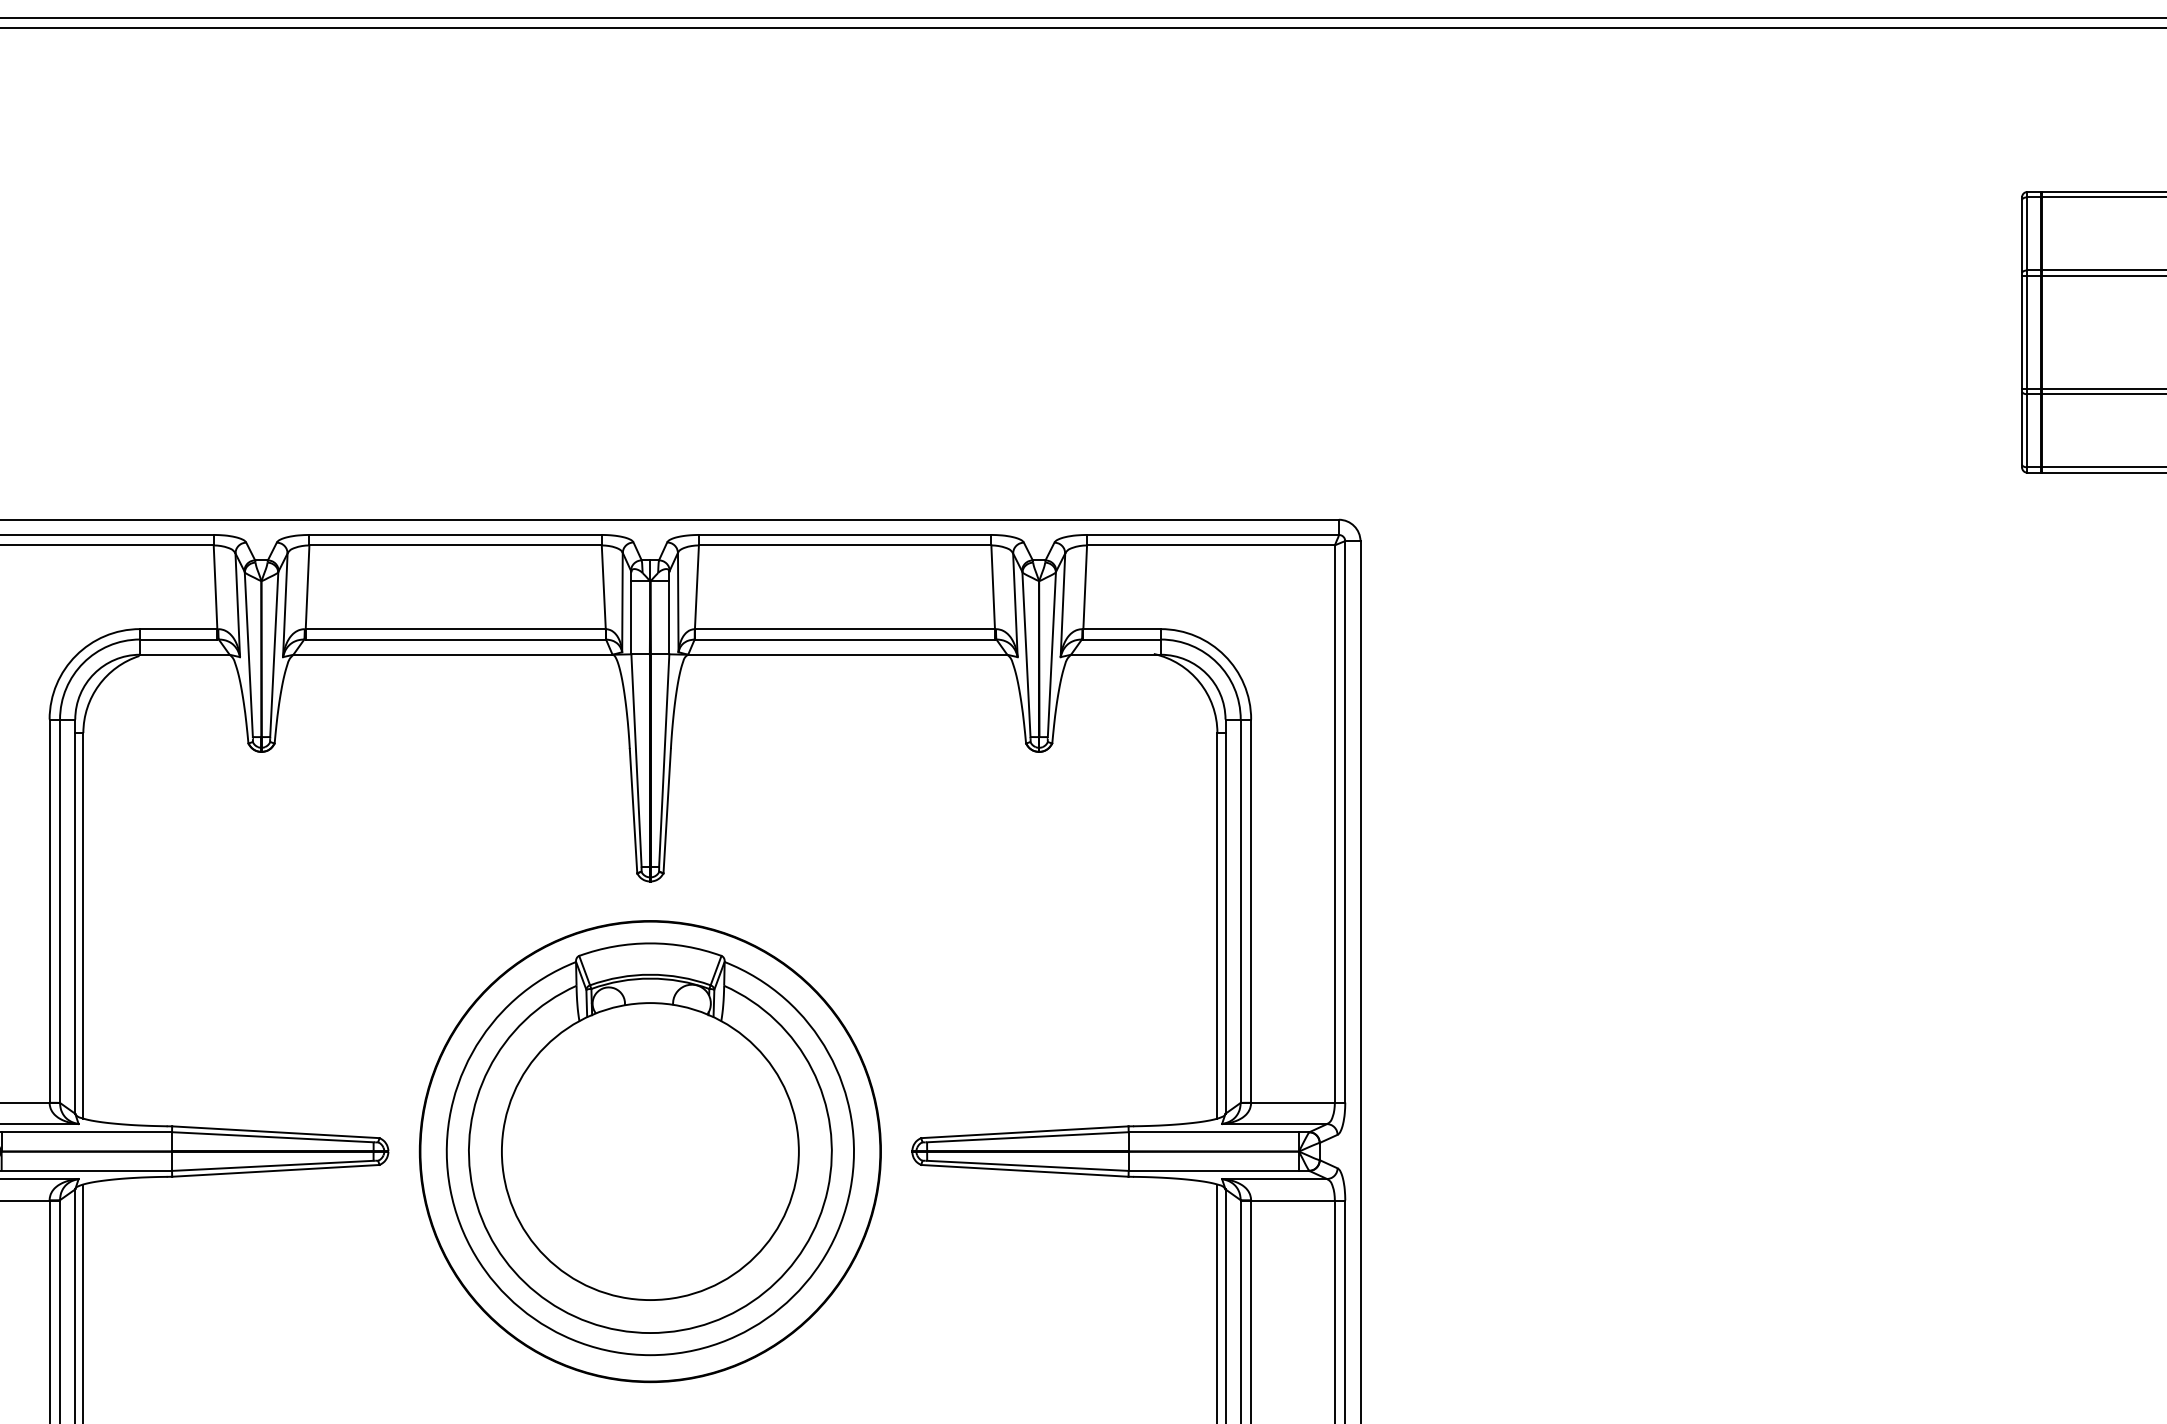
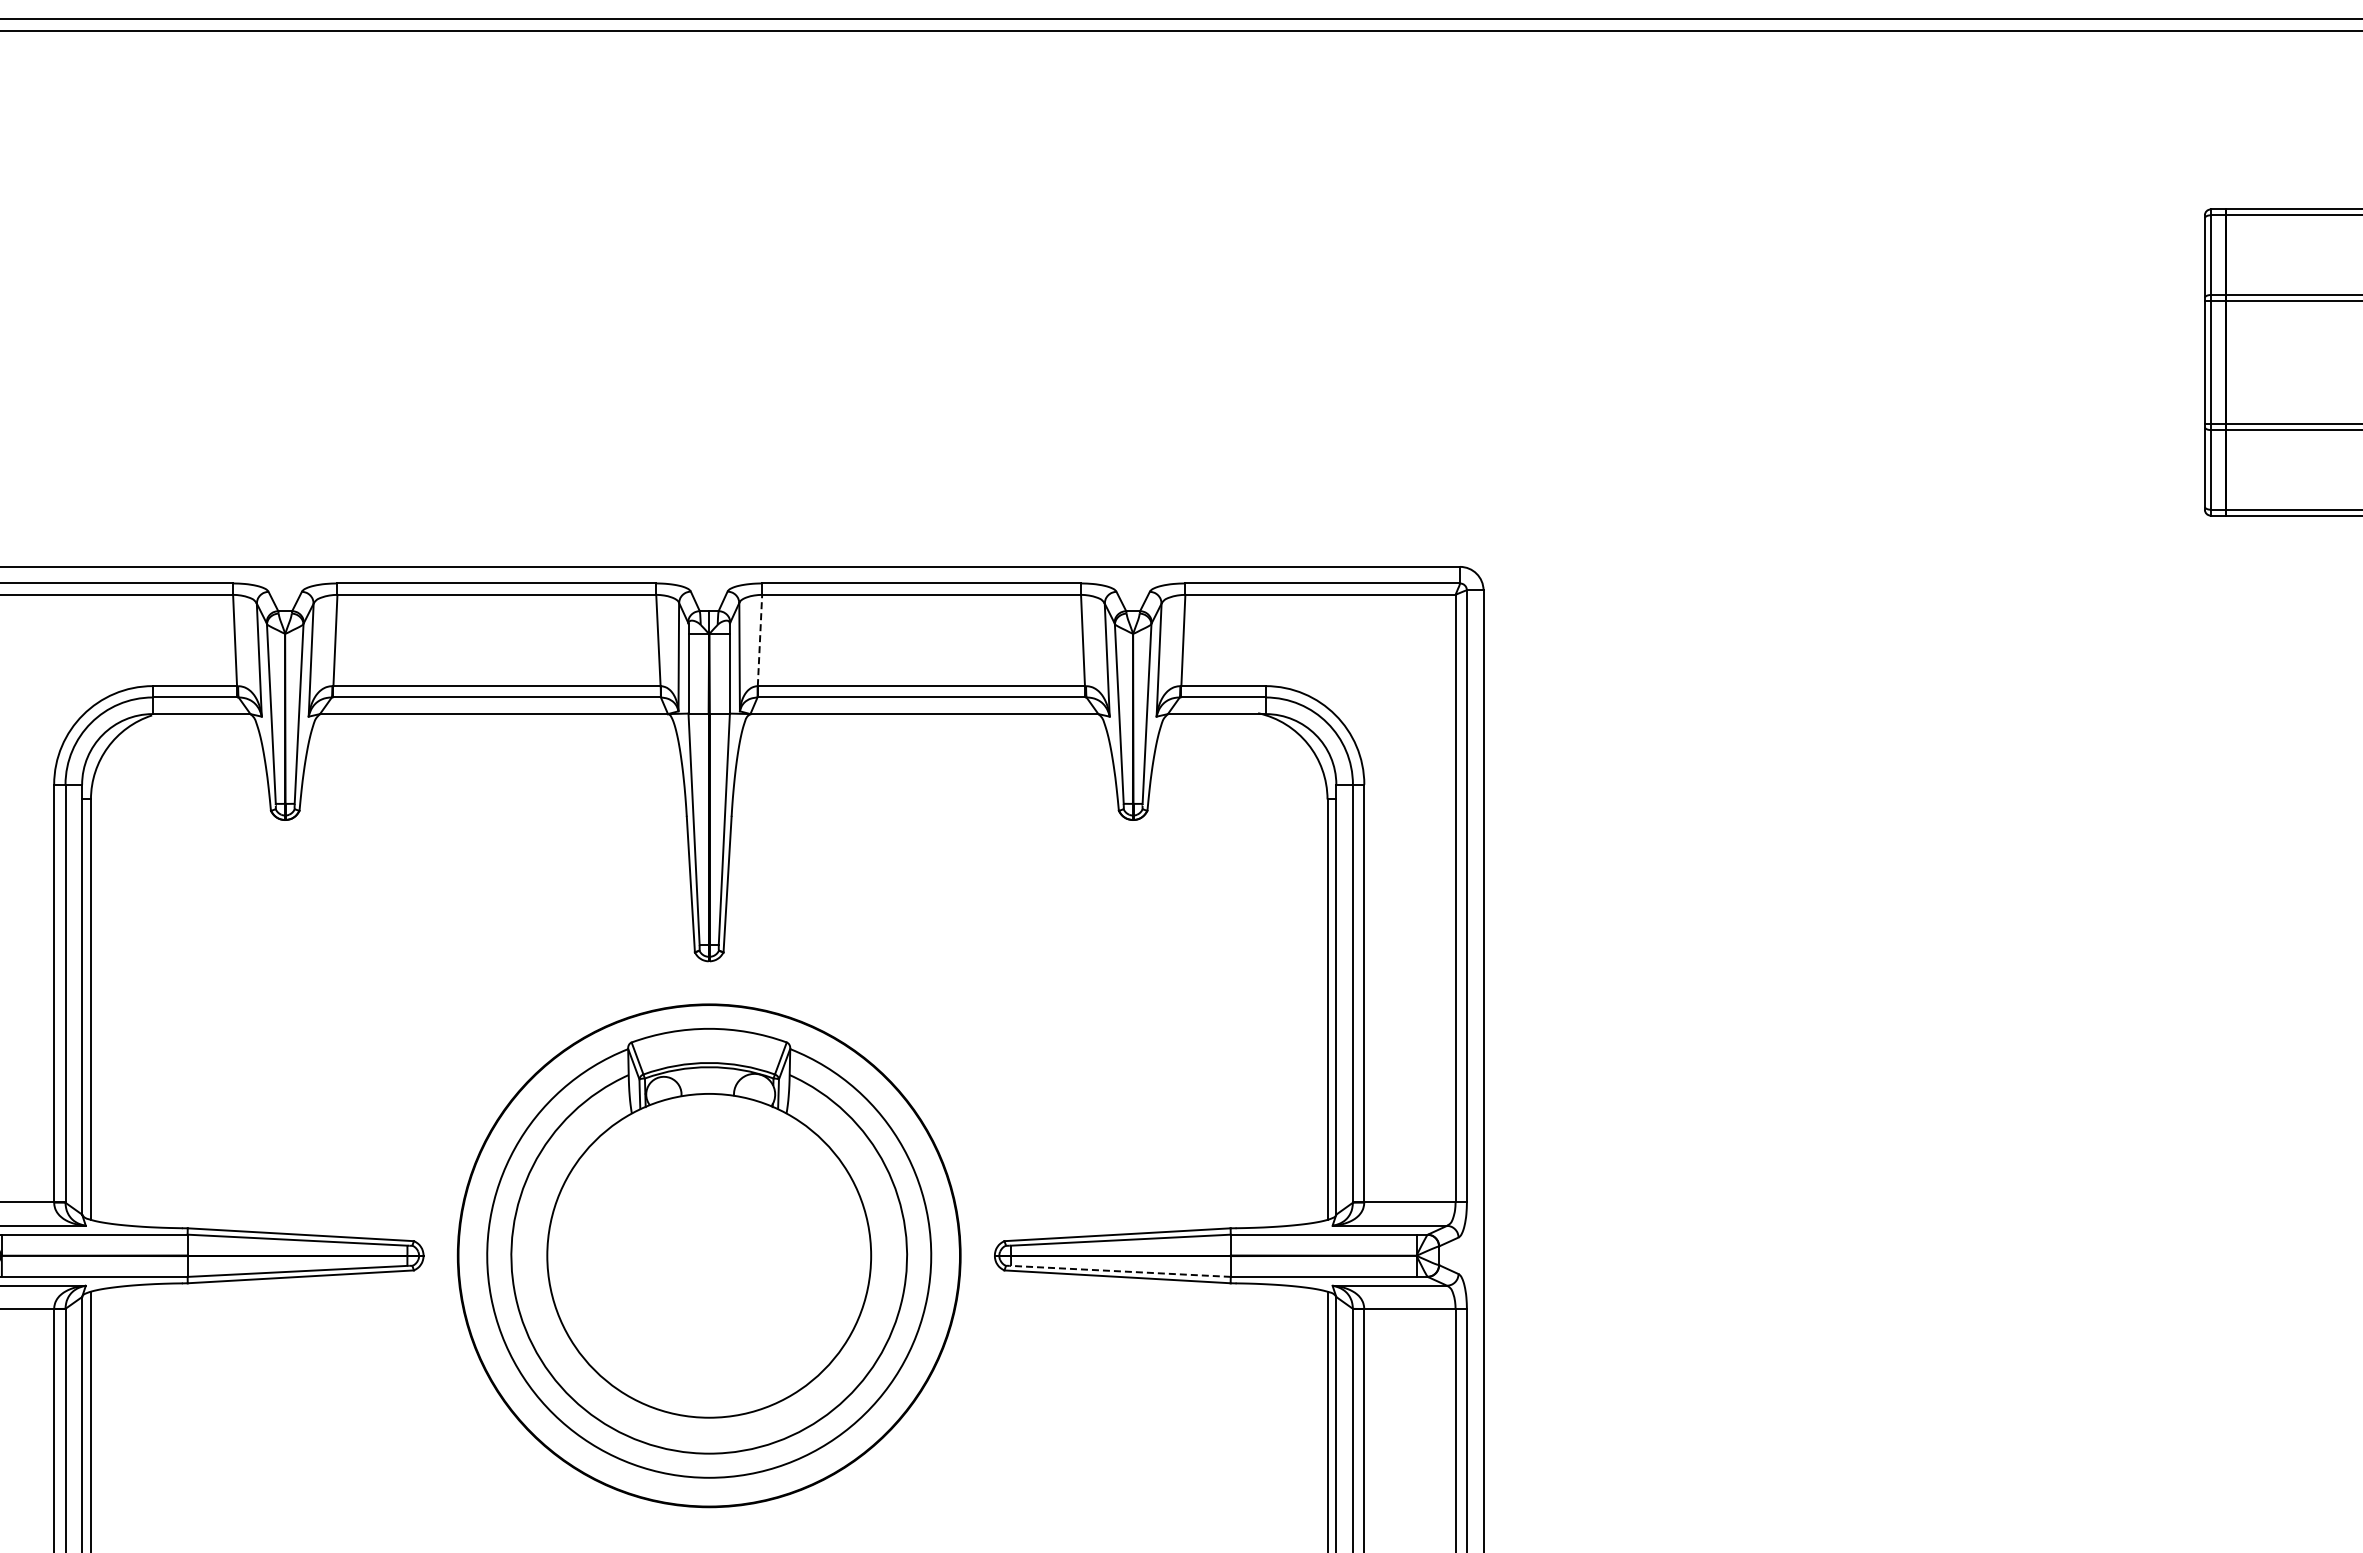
line: (697, 587) -> (760, 640), solid -> dashed
line: (1027, 1165) -> (1120, 1271), solid -> dashed

